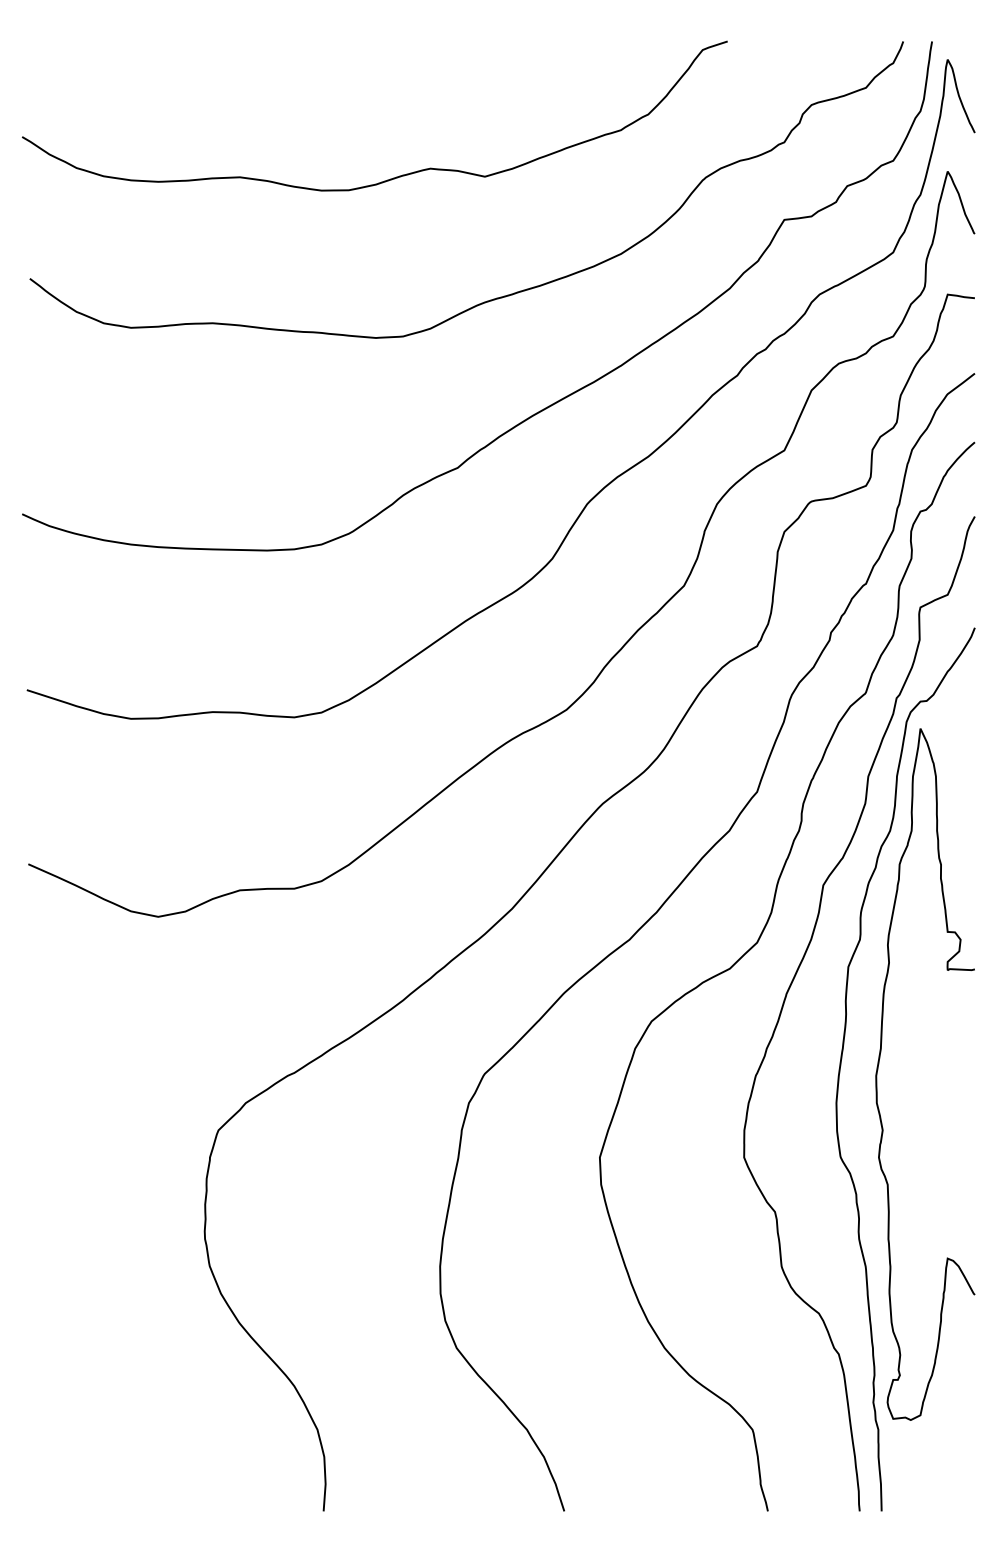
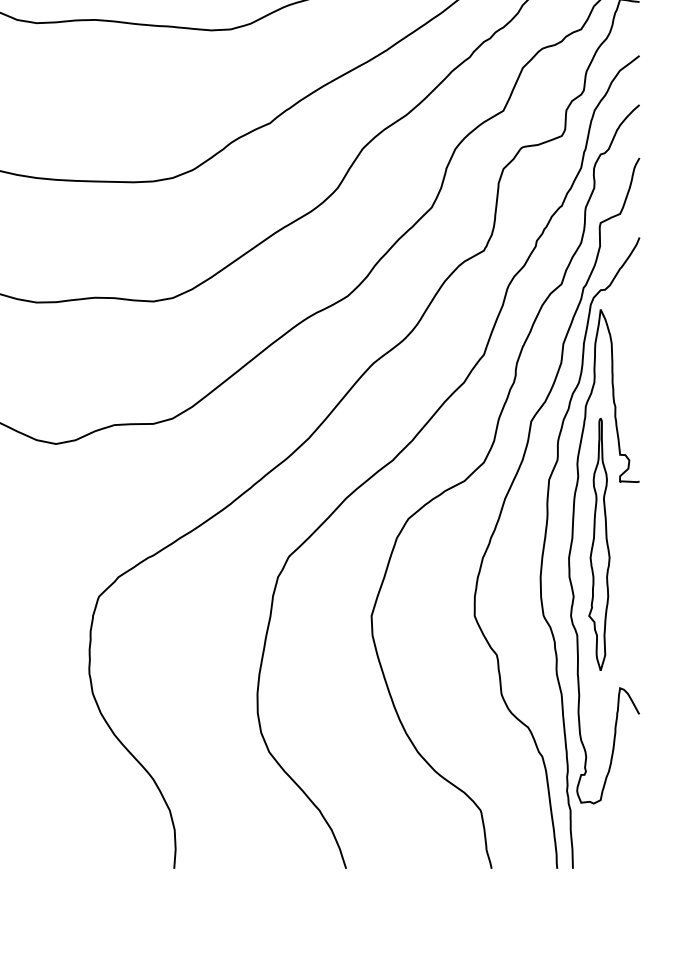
part: (918, 1057) -> (599, 544), added

